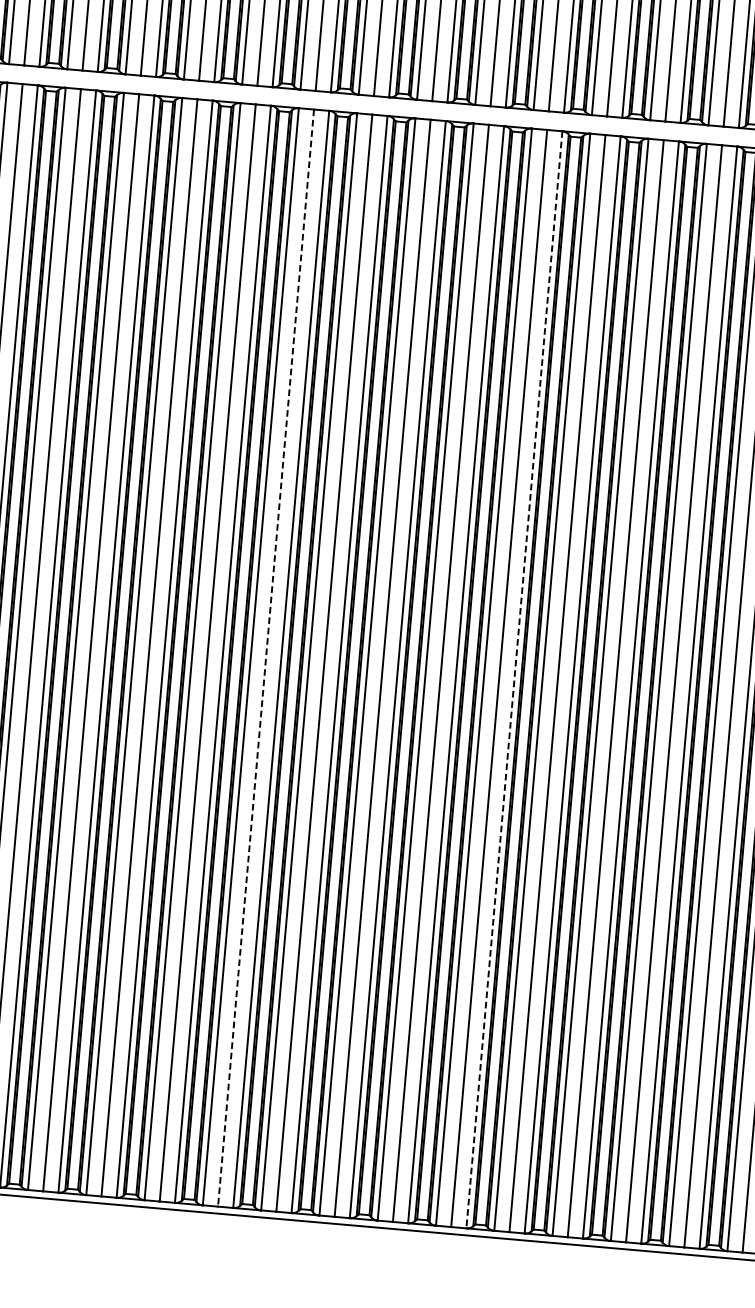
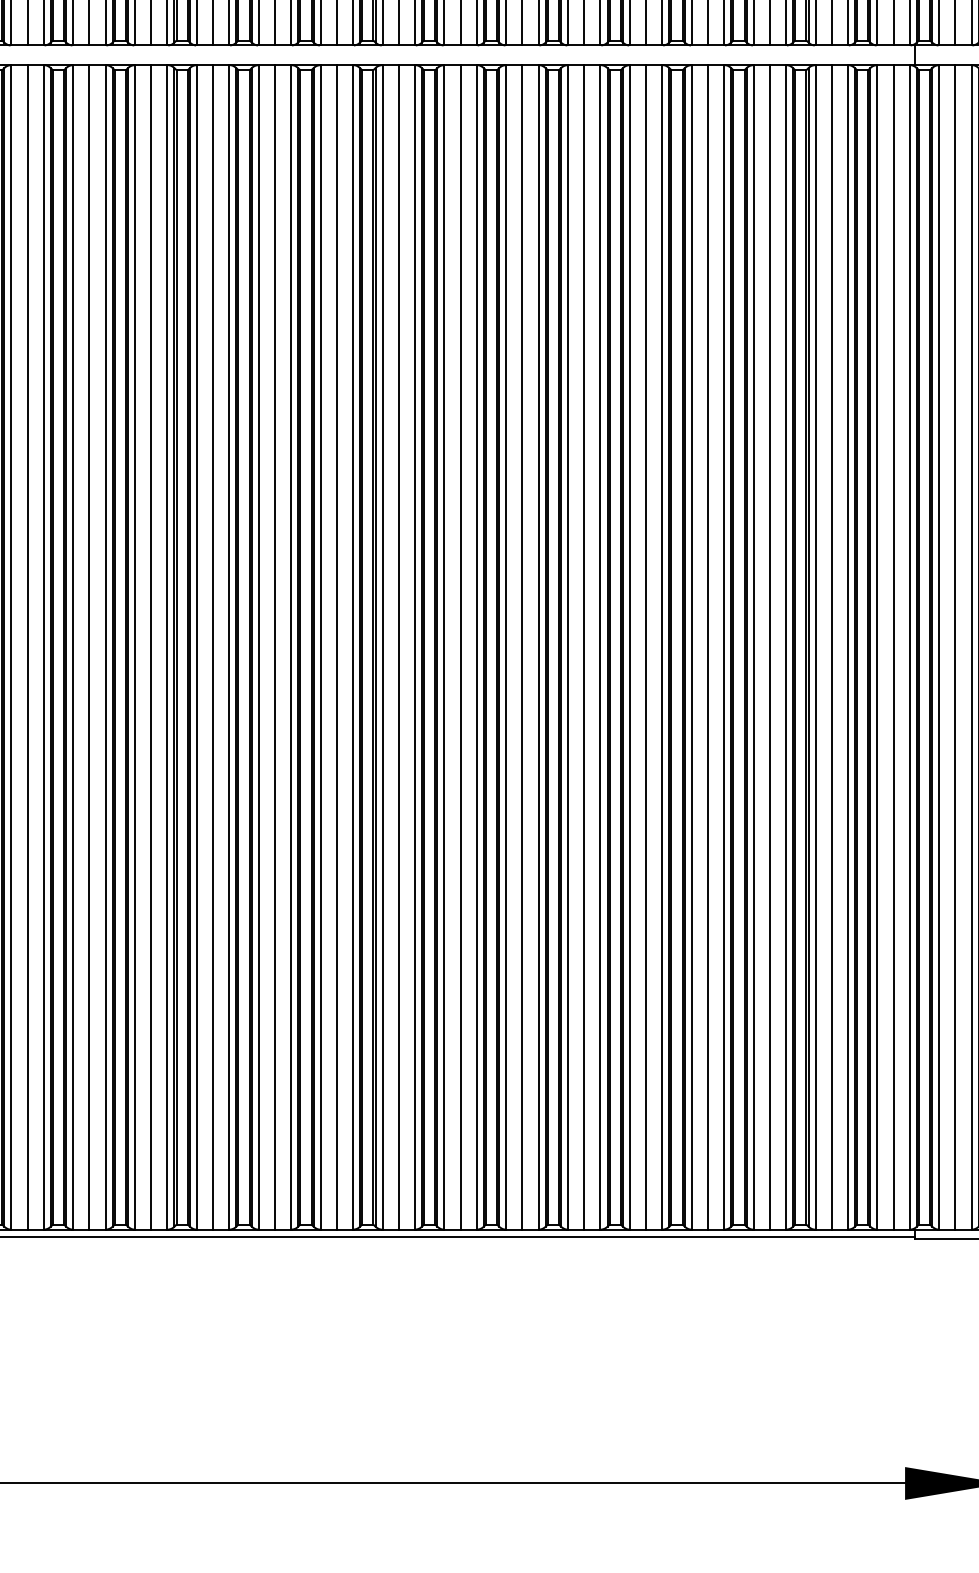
line: (266, 658) -> (275, 647), dashed -> solid
line: (514, 679) -> (538, 647), dashed -> solid

